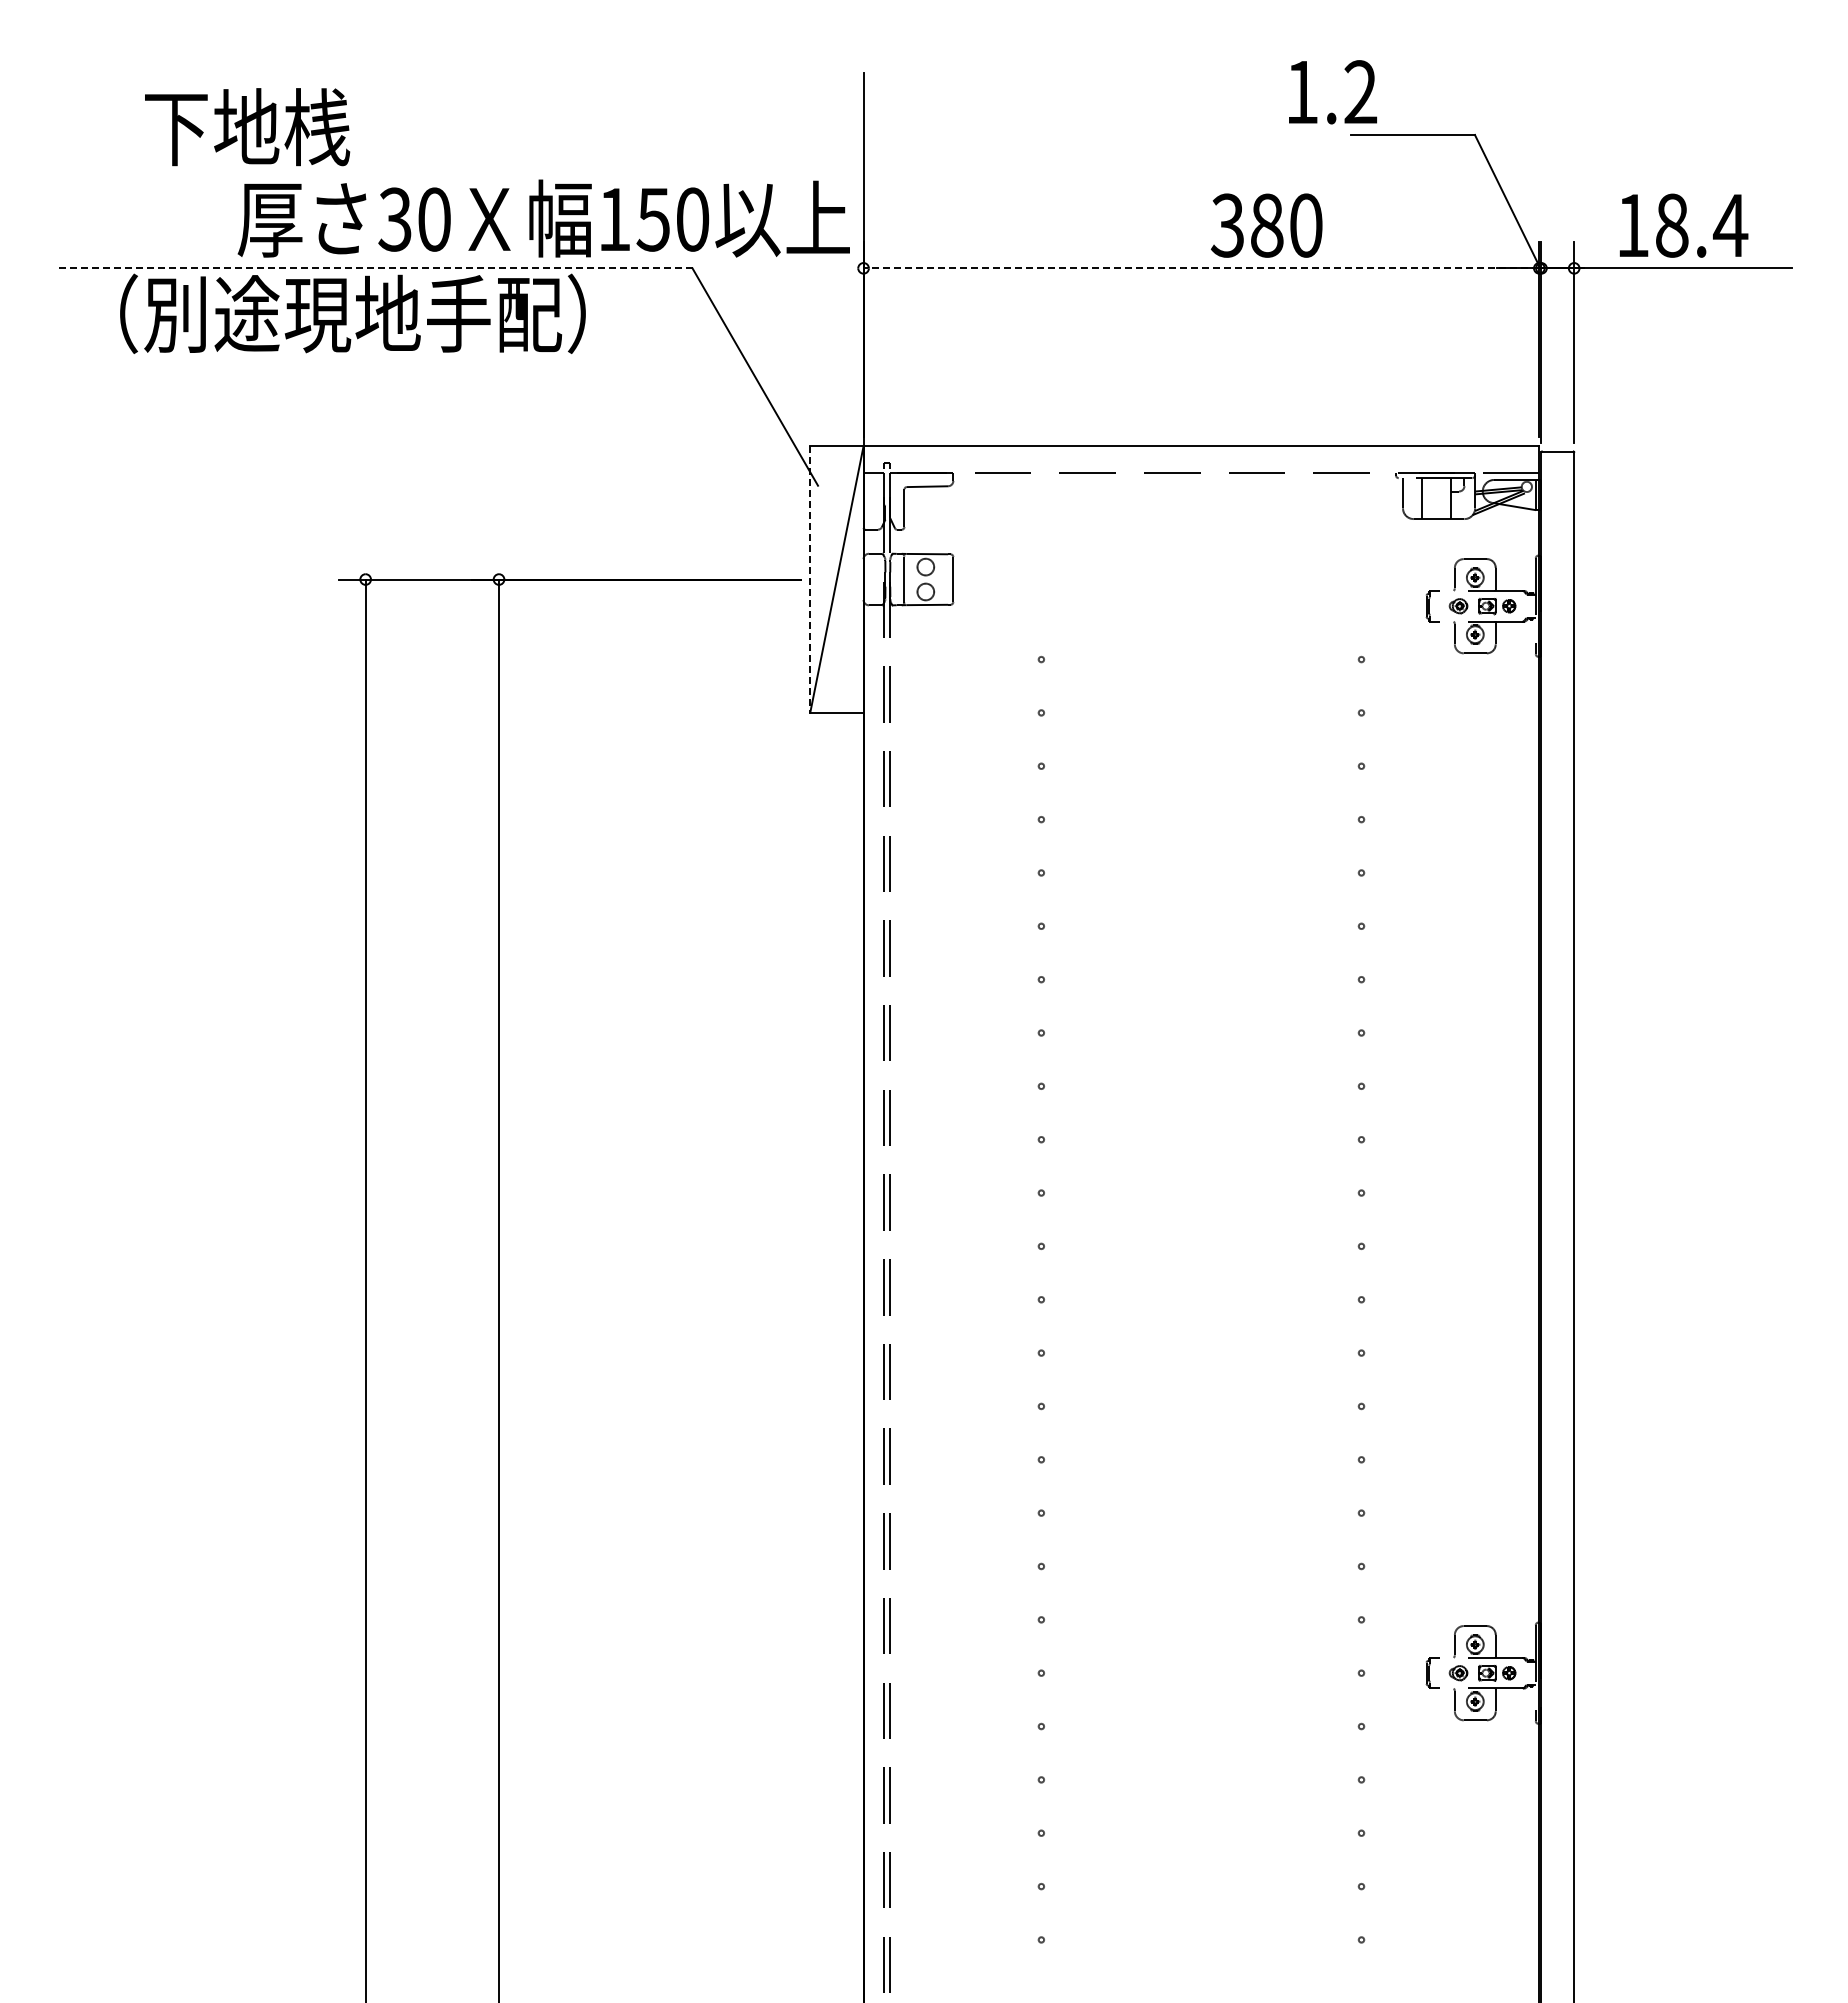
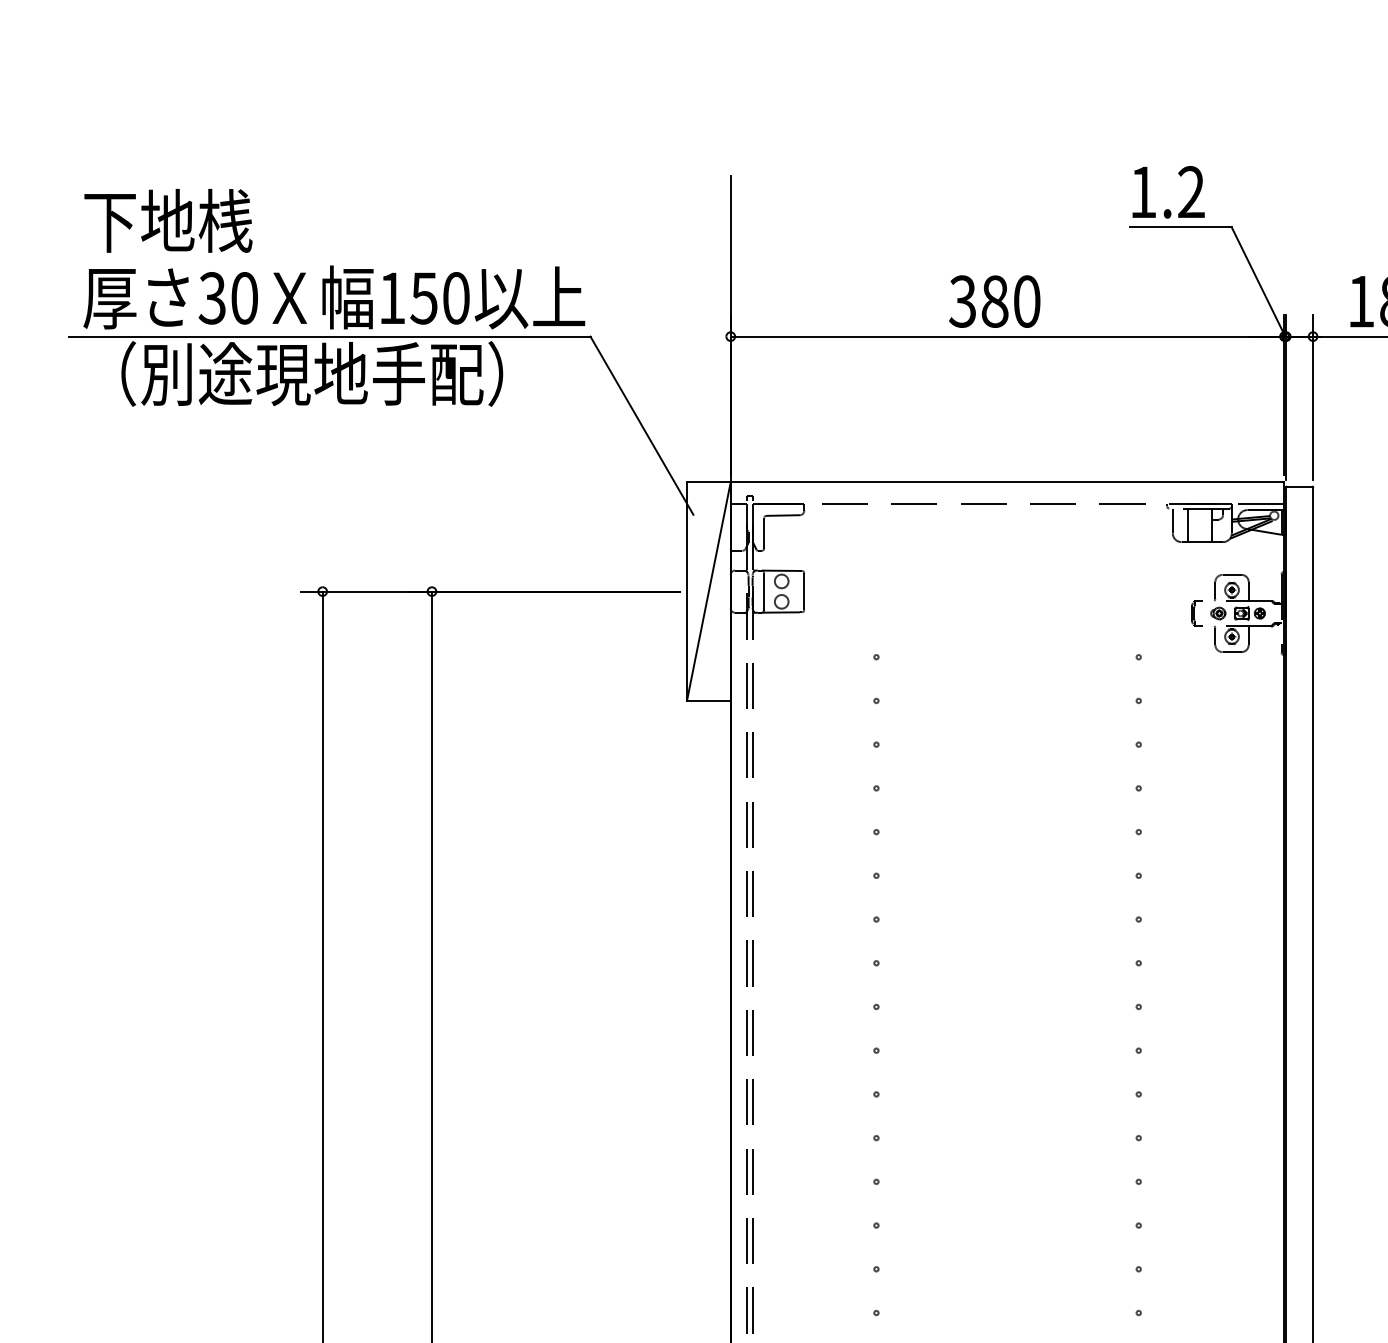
text: (1332, 92) -> (1168, 192), moved
text: (247, 127) -> (168, 221), moved
text: (543, 218) -> (334, 297), moved
text: (1266, 225) -> (994, 301), moved
line: (373, 268) -> (329, 336), dashed -> solid
line: (1201, 268) -> (1007, 336), dashed -> solid
line: (810, 580) -> (687, 592), dashed -> solid

